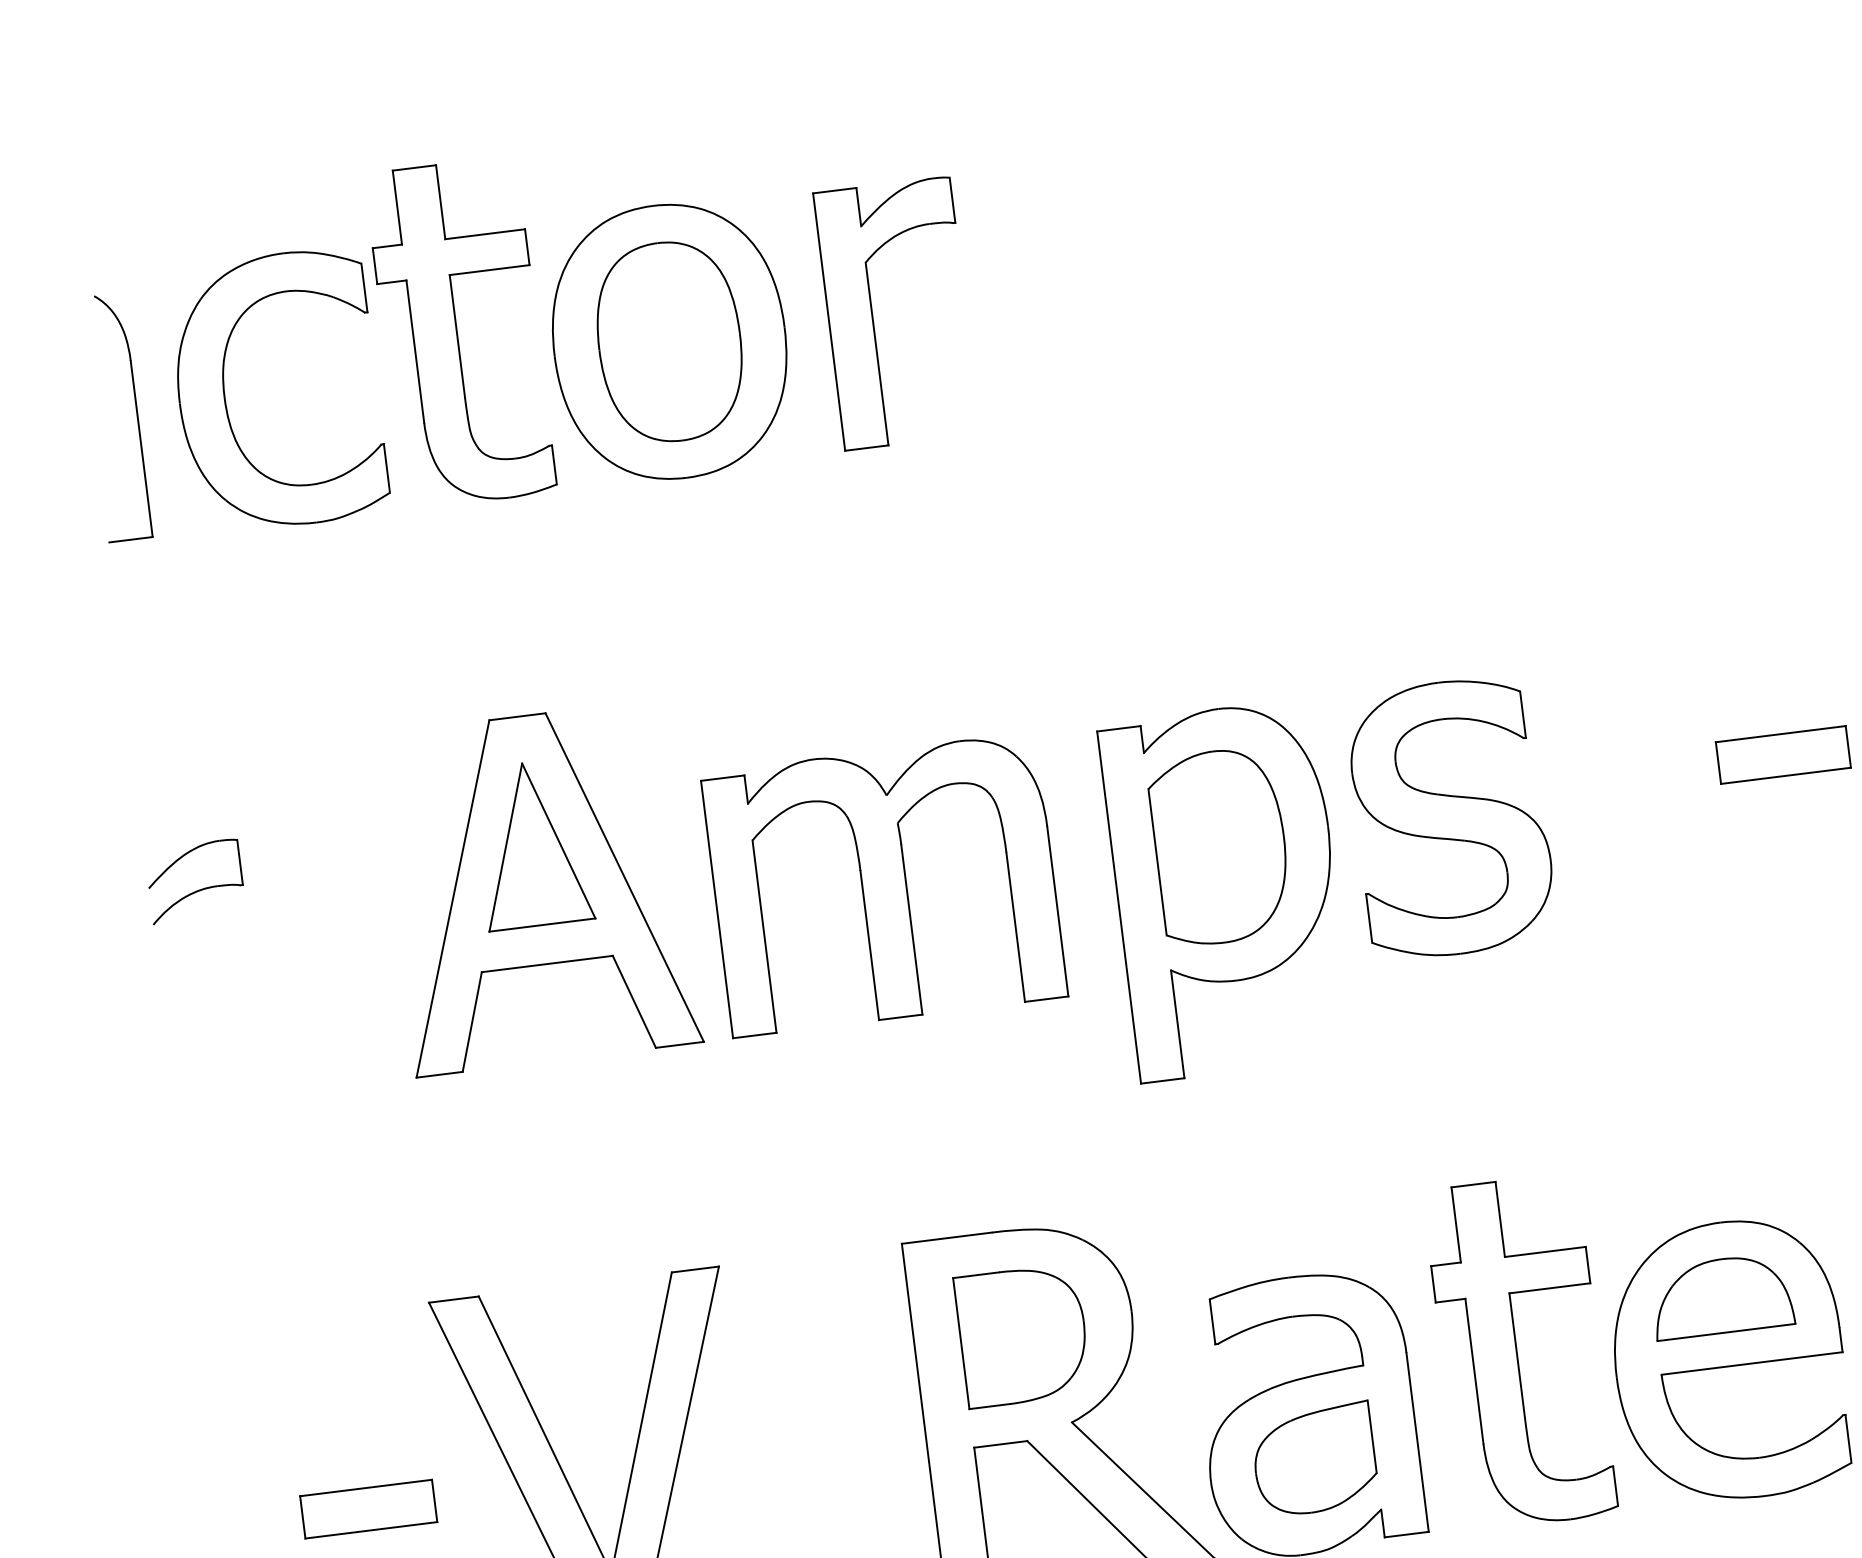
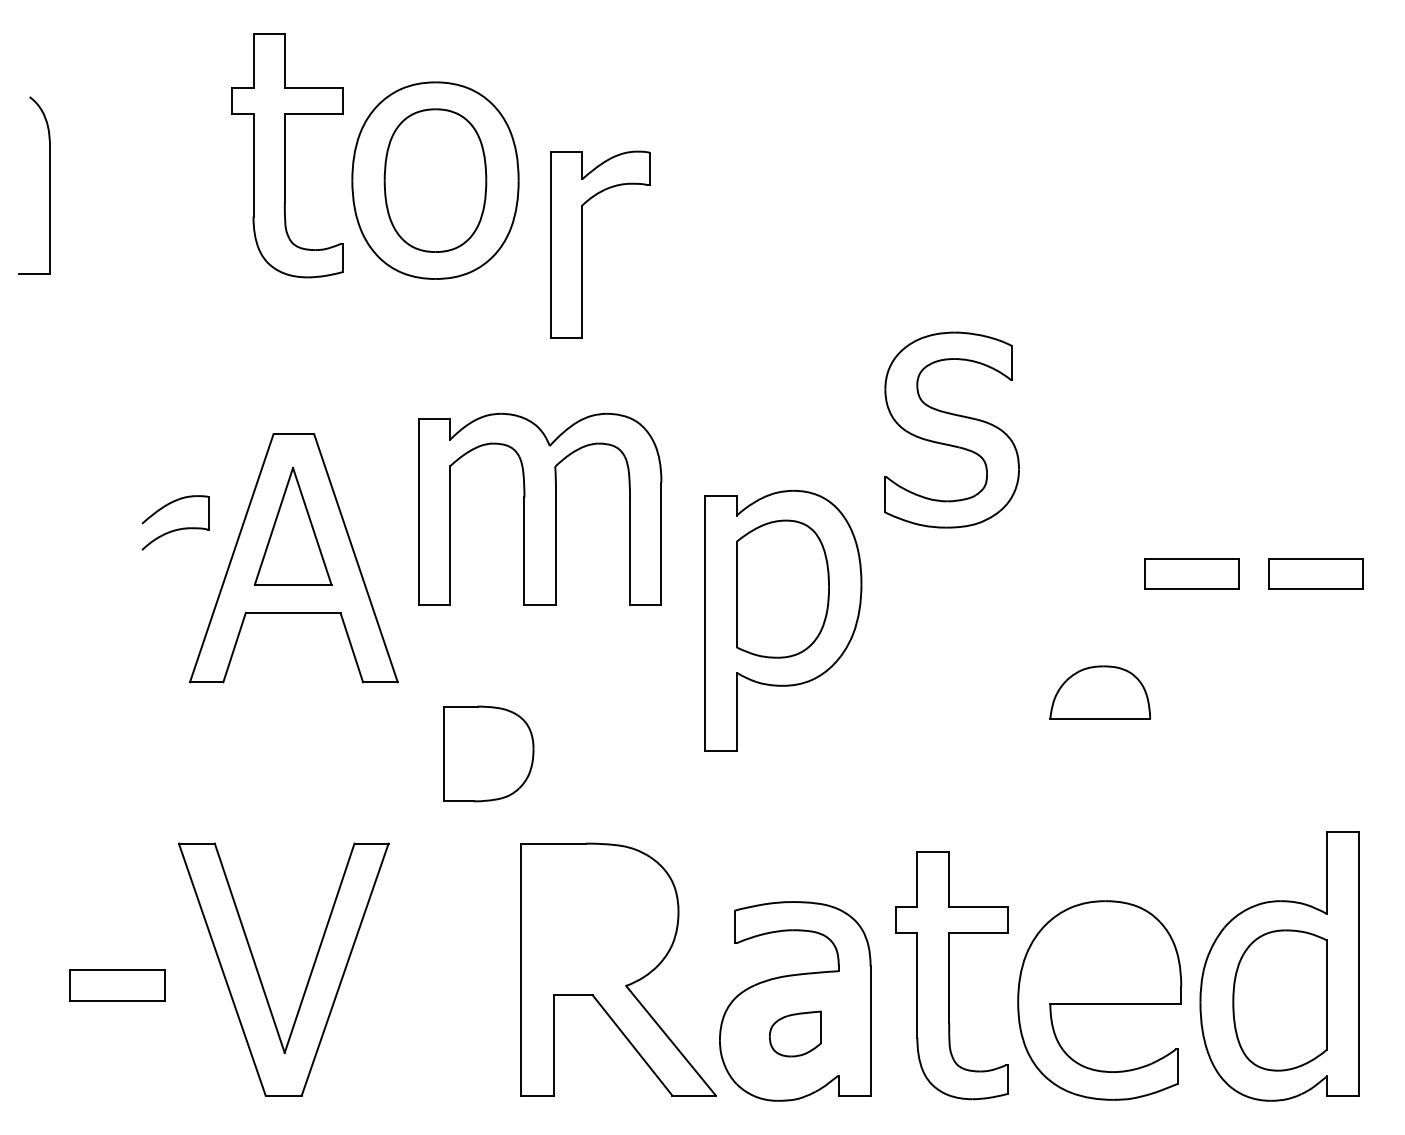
part: (872, 316) -> (582, 244), moved
part: (225, 396) -> (114, 180), removed
part: (1450, 817) -> (951, 429), moved
part: (884, 883) -> (540, 508), moved
part: (198, 888) -> (177, 528), moved
part: (1722, 1295) -> (1100, 692), moved
part: (1022, 1335) -> (488, 753), moved
part: (1314, 1459) -> (795, 1033), size x0.6

